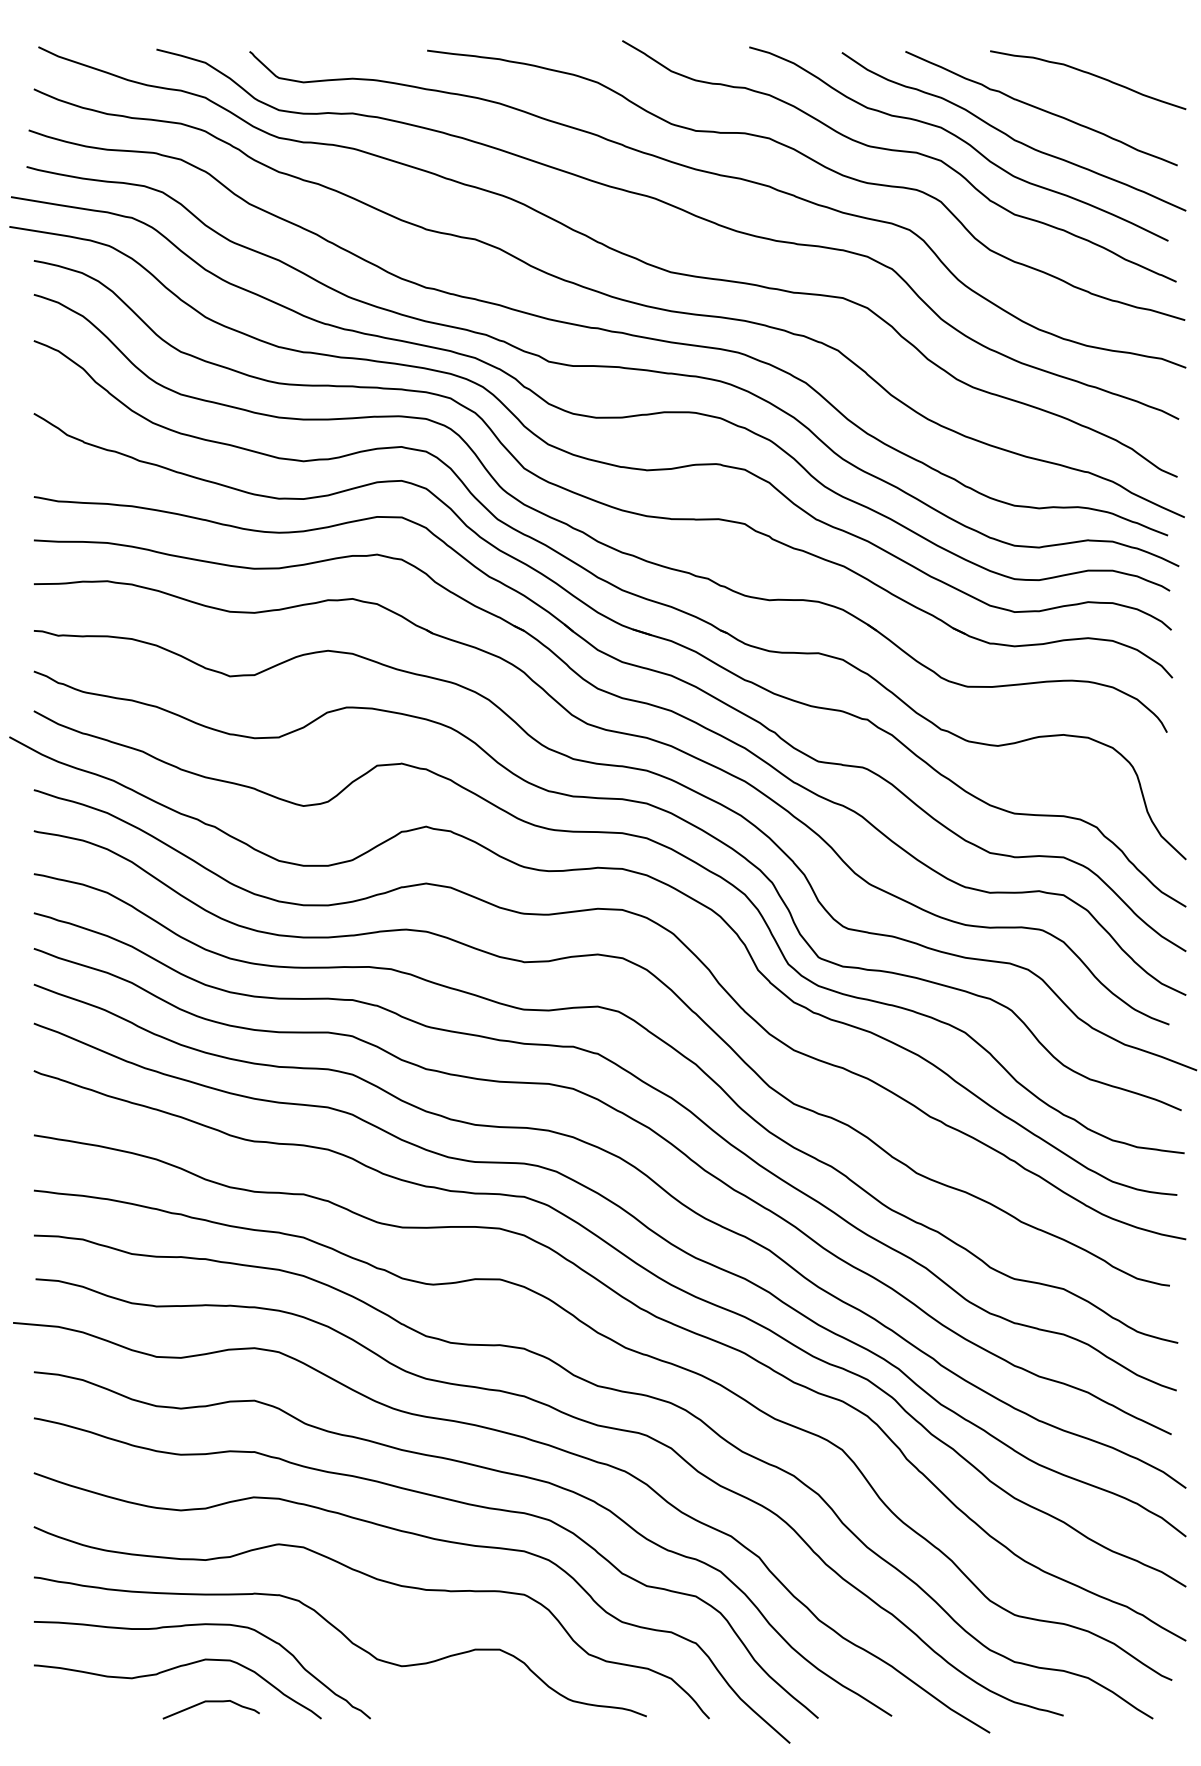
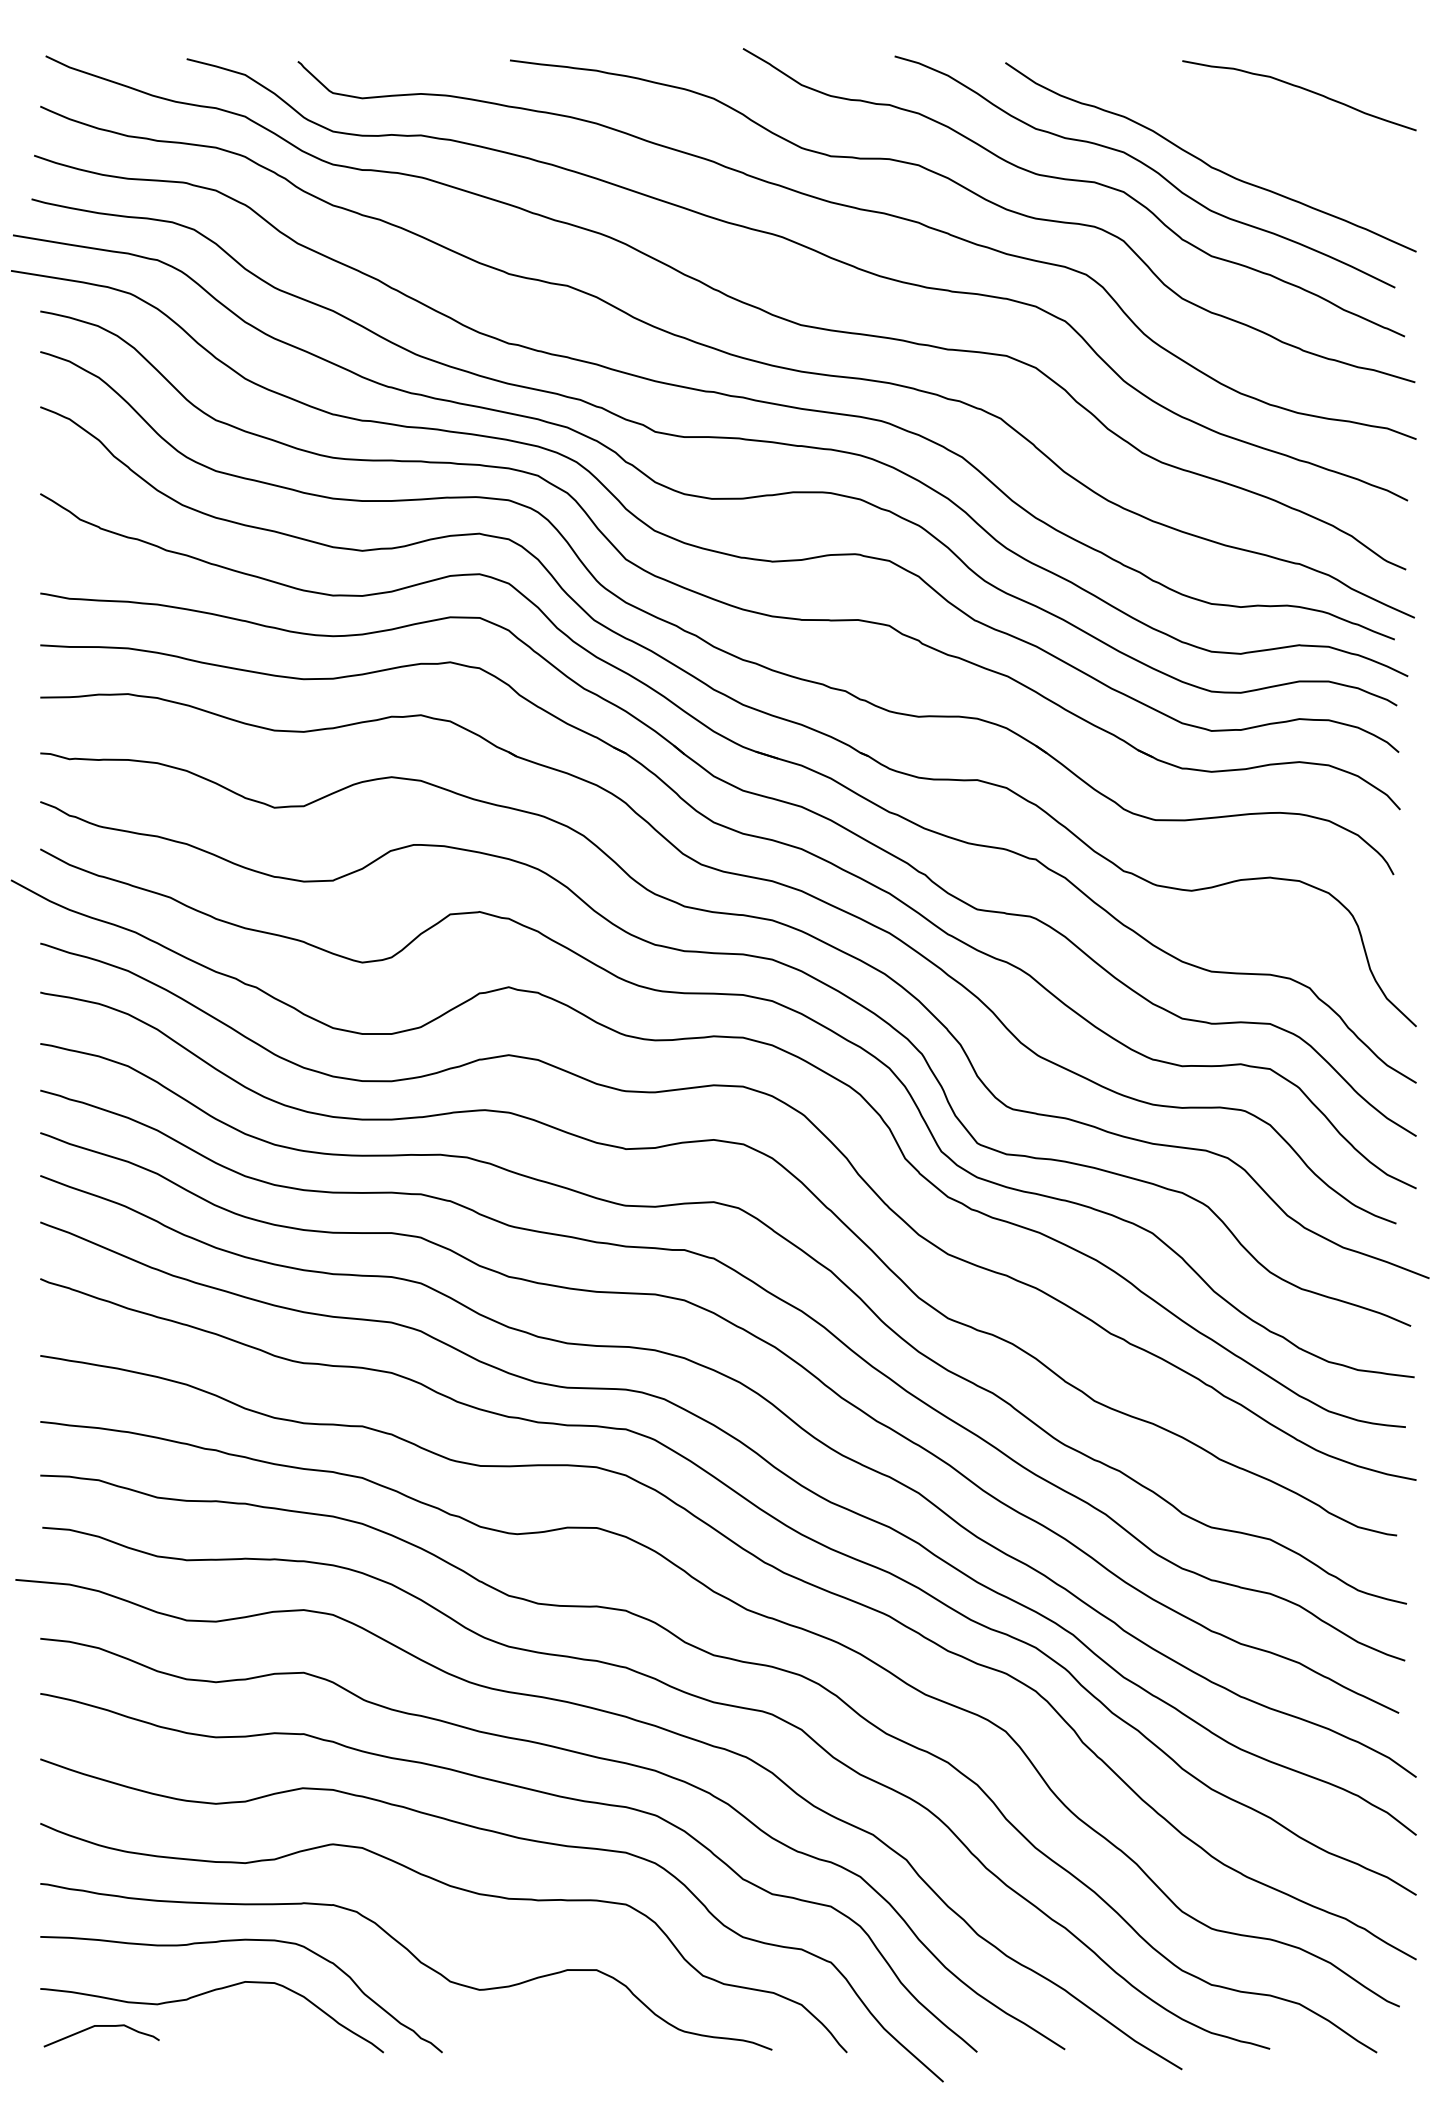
curve: (1041, 108) -> (1243, 129), removed
curve: (210, 1702) -> (100, 2027), moved

